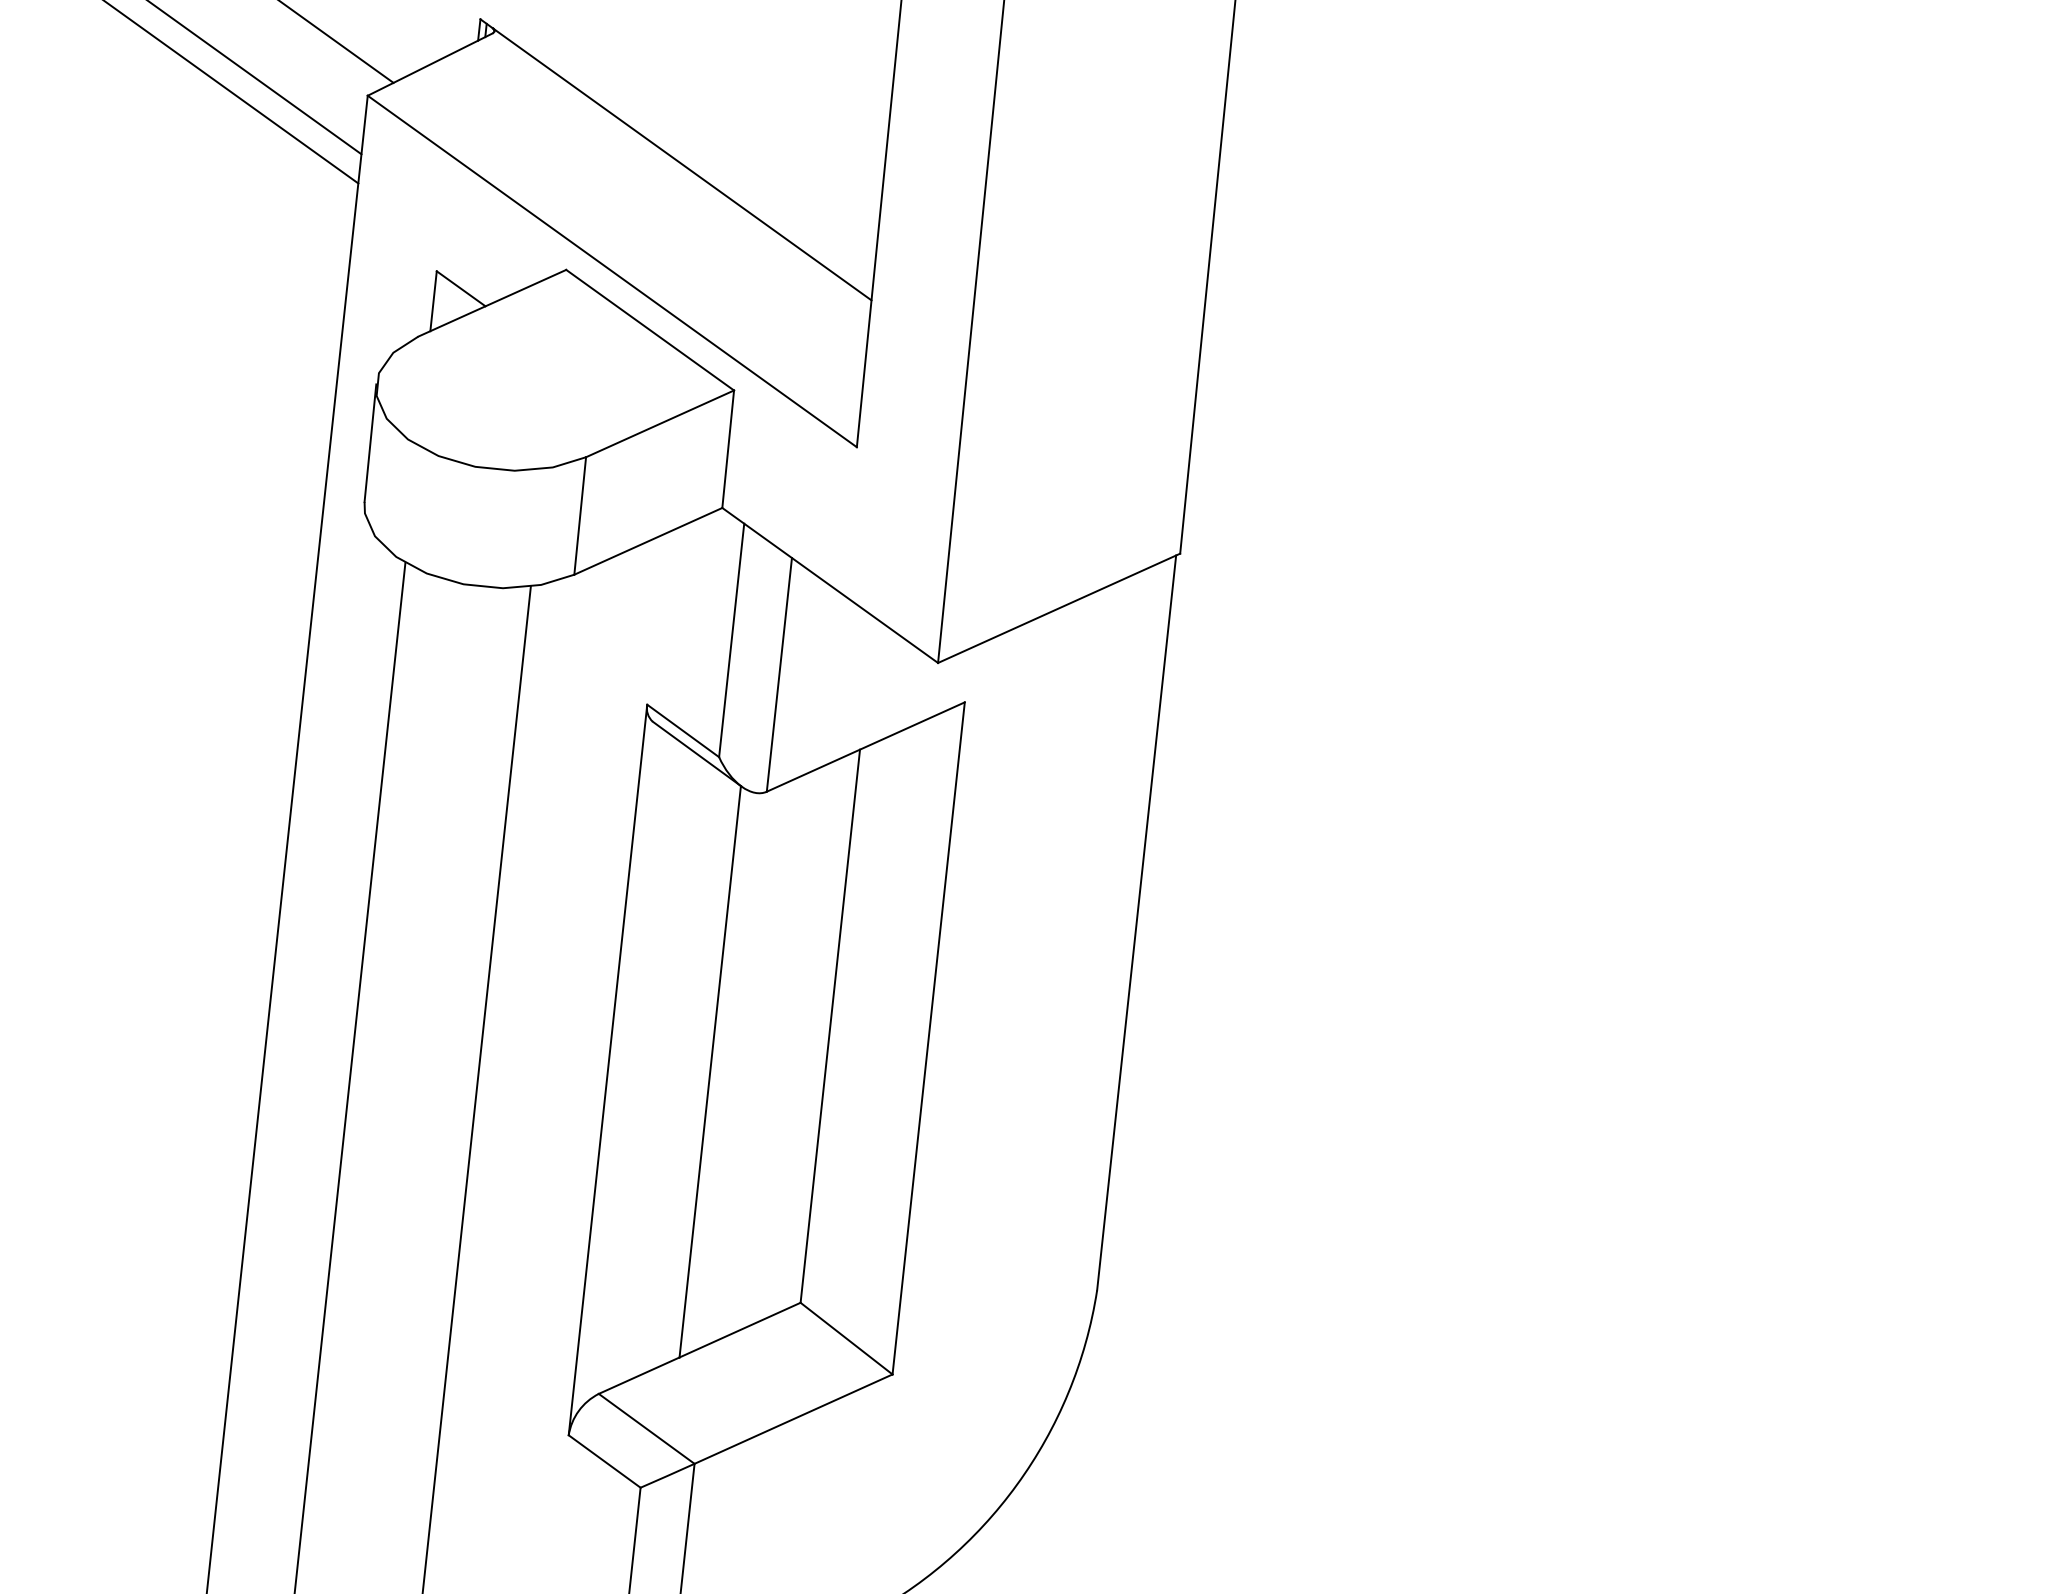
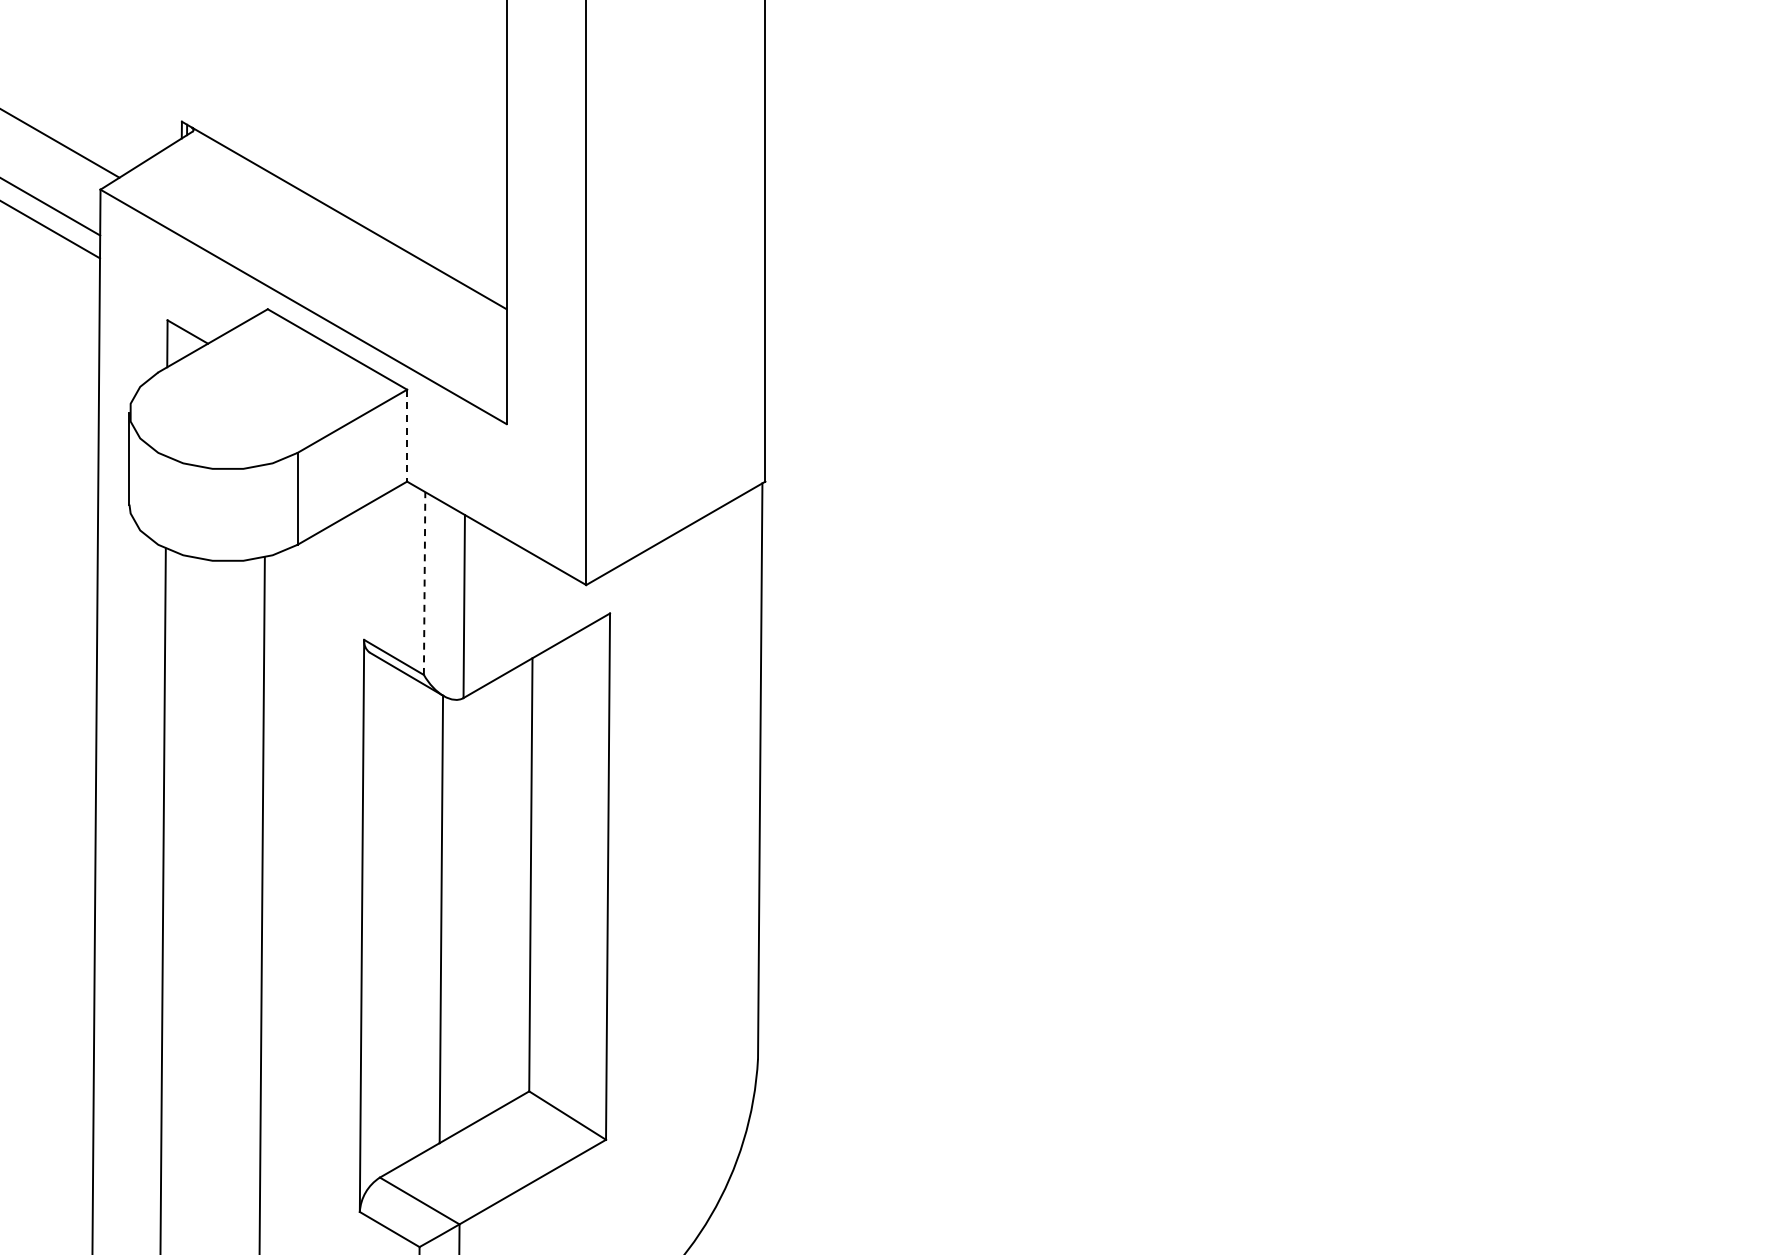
line: (728, 449) -> (407, 435), solid -> dashed
line: (731, 640) -> (424, 583), solid -> dashed

